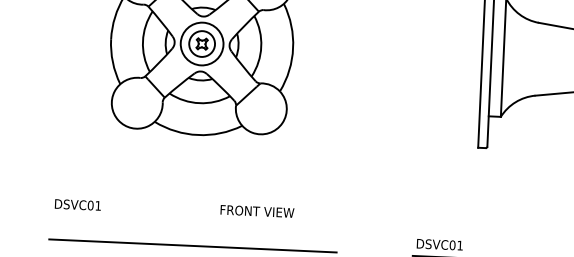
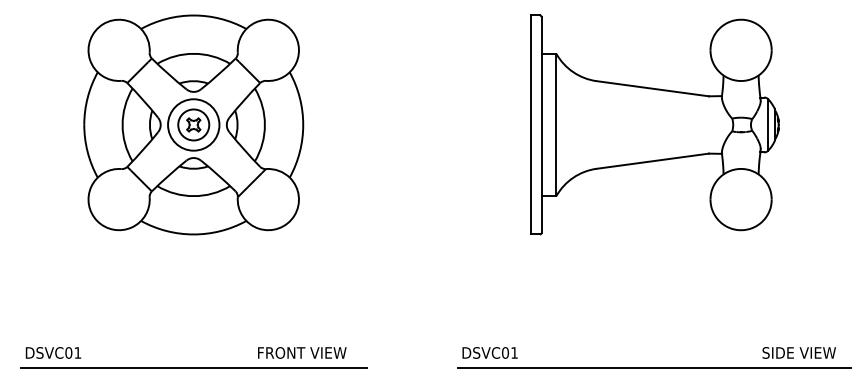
text: (78, 204) -> (53, 352), moved
text: (257, 211) -> (302, 352), moved

